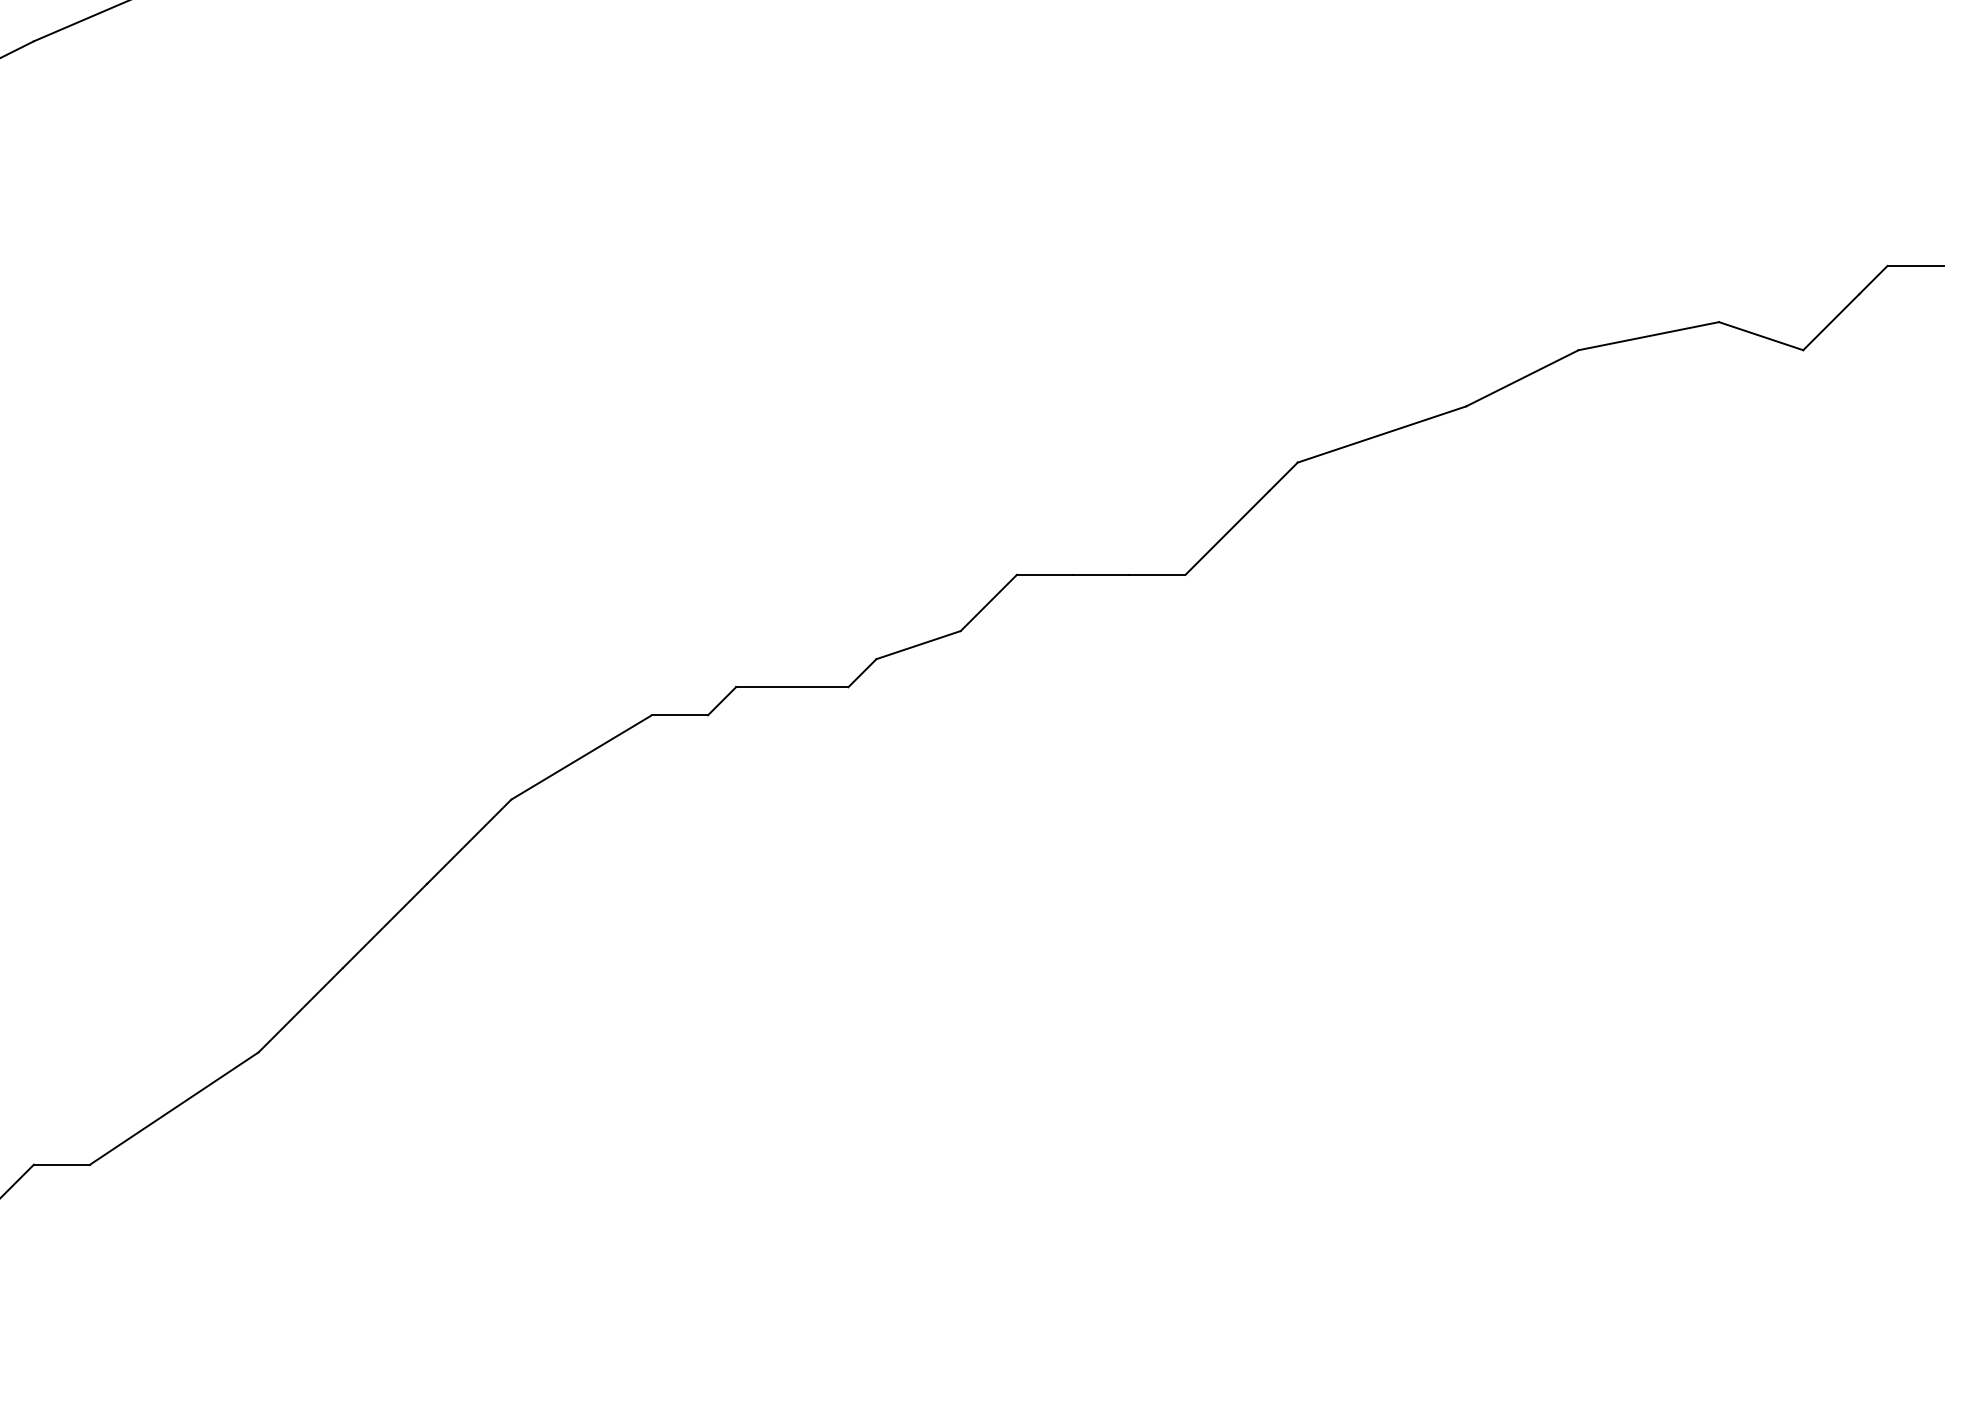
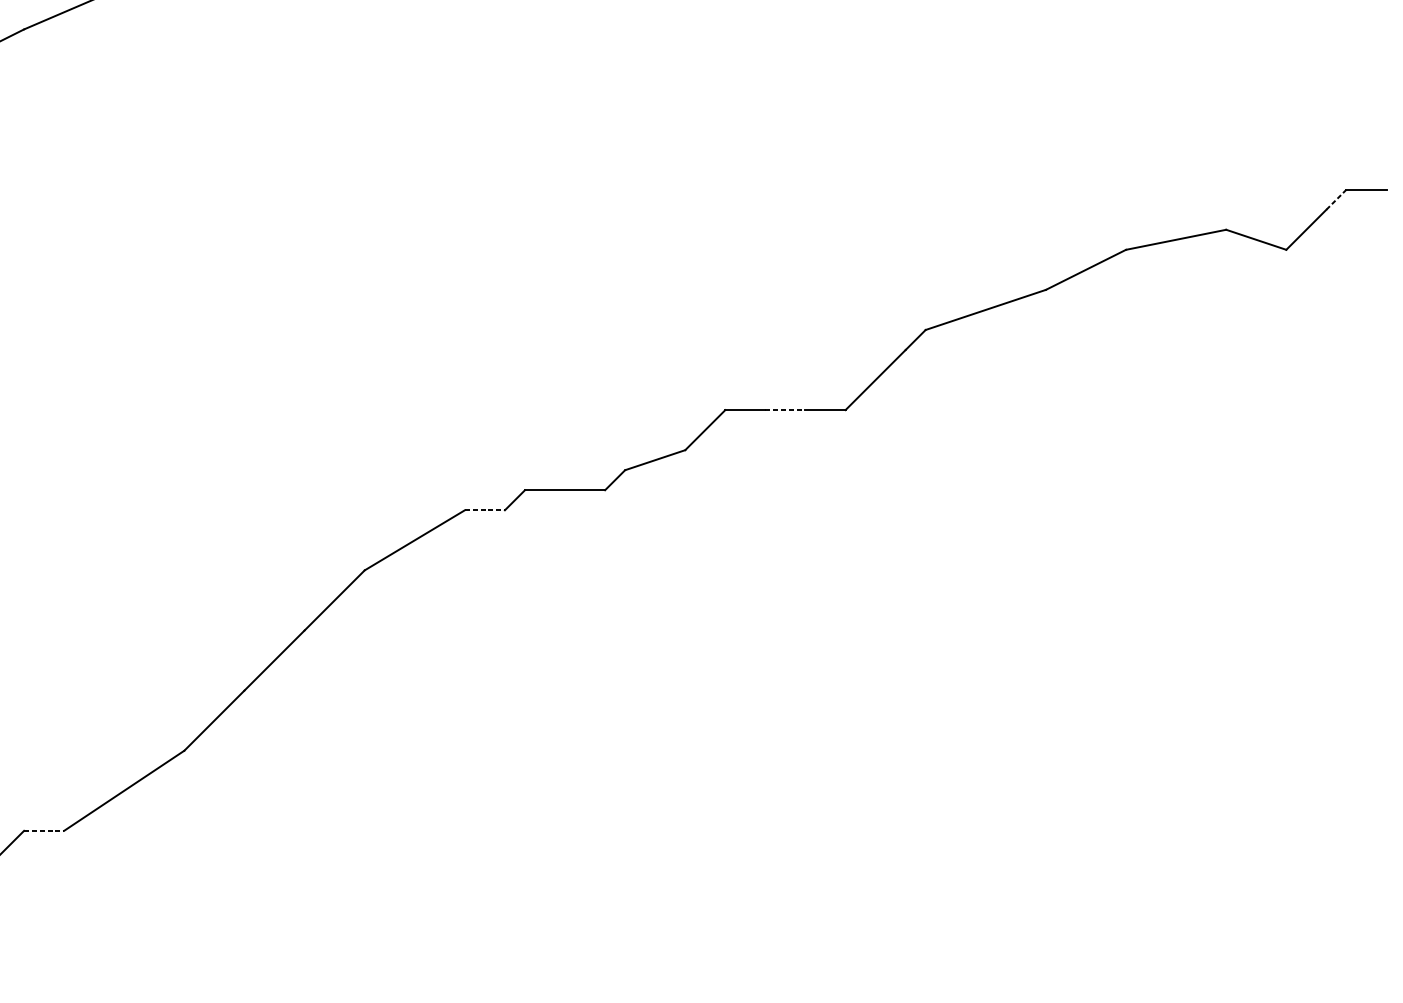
line: (1873, 280) -> (1336, 200), solid -> dashed
line: (1101, 574) -> (785, 409), solid -> dashed
line: (680, 715) -> (485, 510), solid -> dashed
line: (62, 1164) -> (44, 830), solid -> dashed

